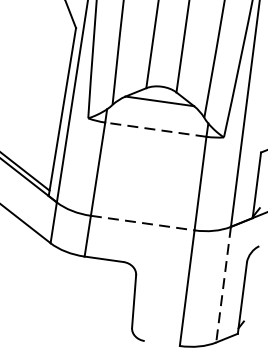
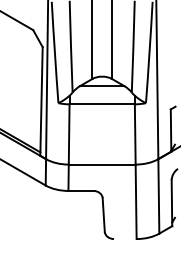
line: (156, 130) -> (102, 104), dashed -> solid
line: (143, 223) -> (102, 164), dashed -> solid
line: (223, 284) -> (158, 196), dashed -> solid

